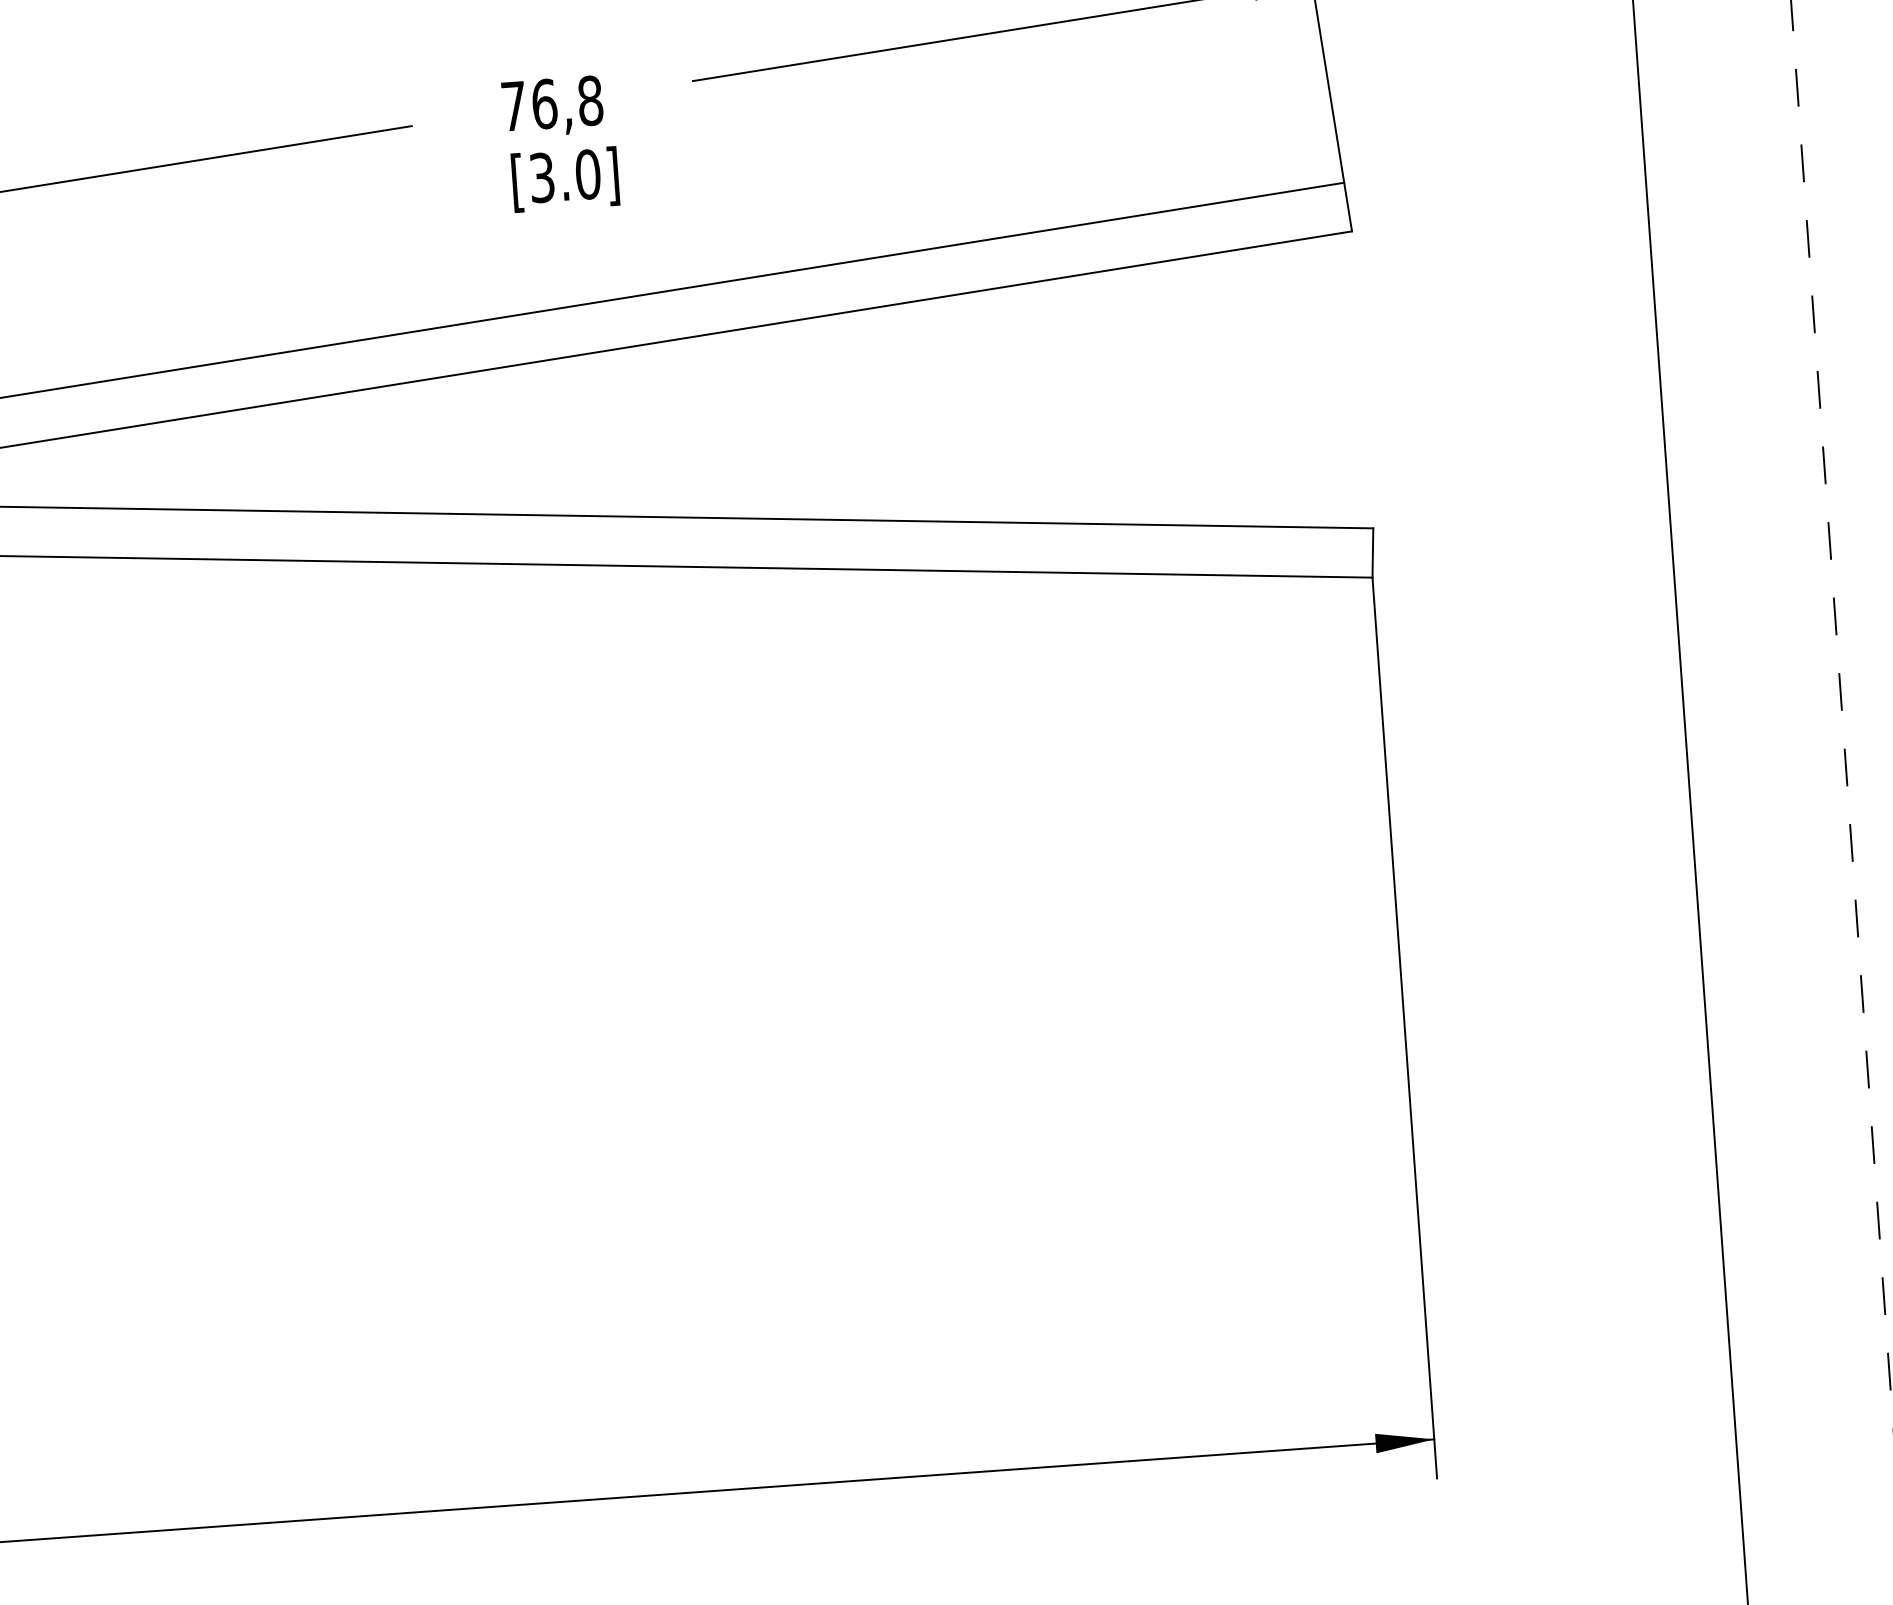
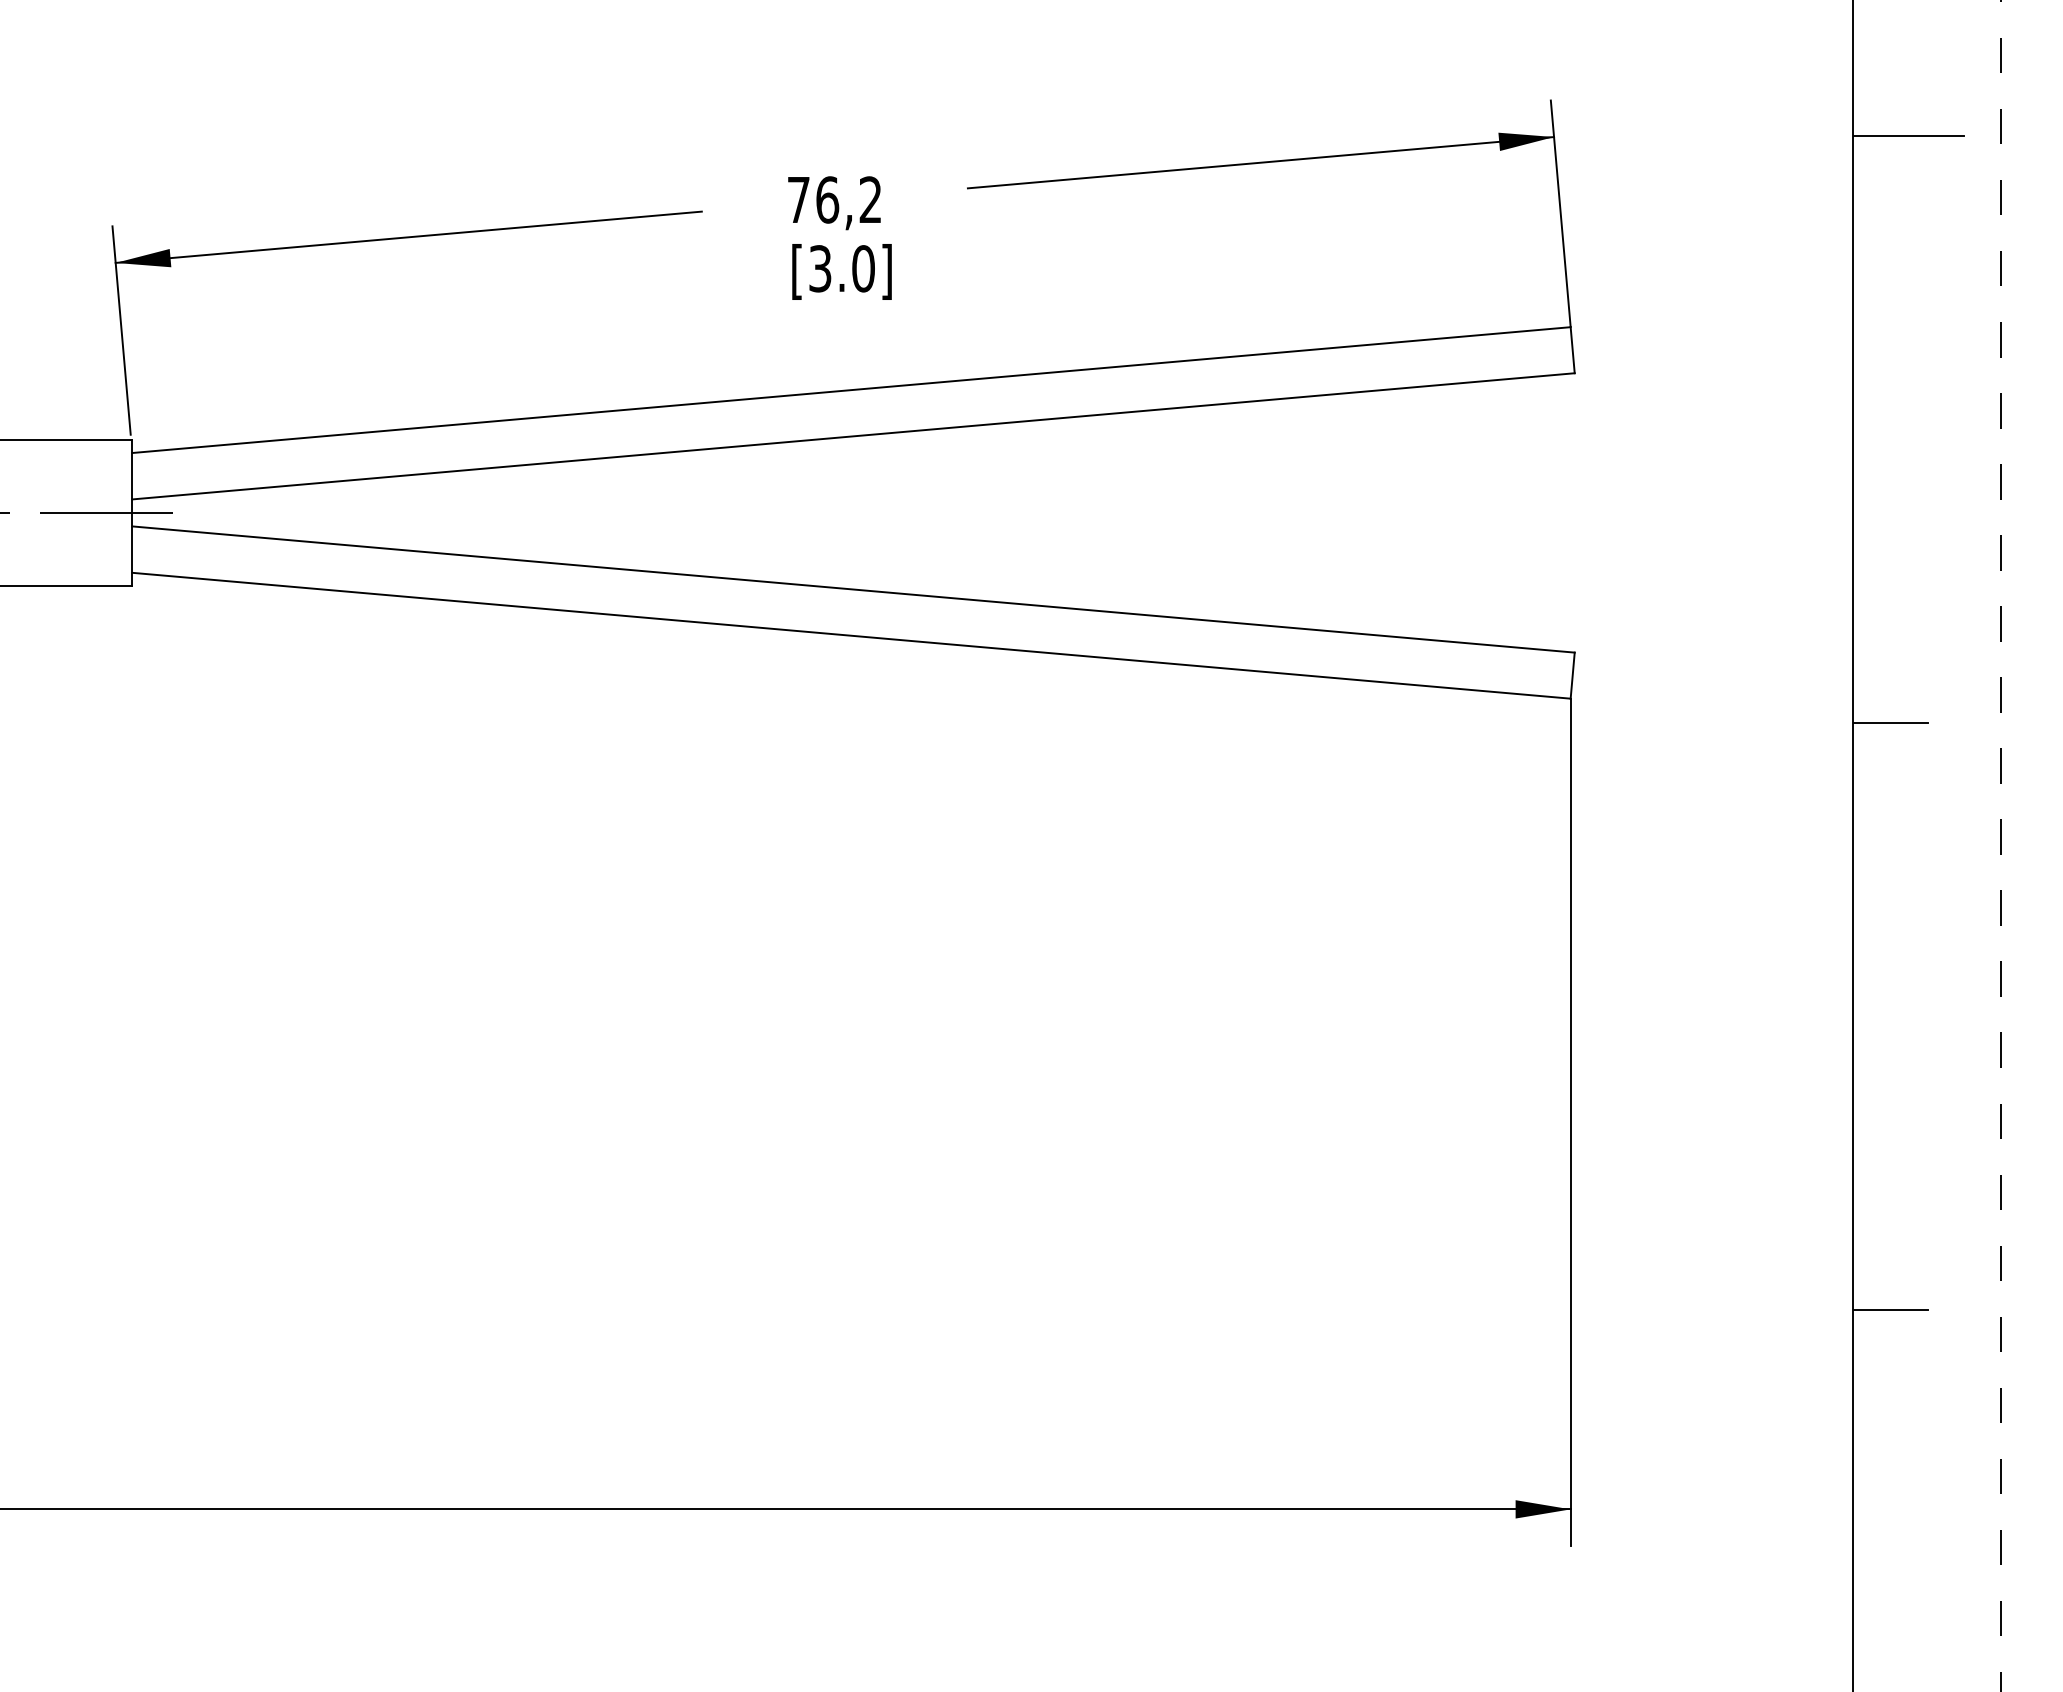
text: (590, 100) -> (870, 199), 76,8 -> 76,2
line: (1714, 578) -> (1890, 722), added
line: (1759, 1202) -> (1890, 1309), added

